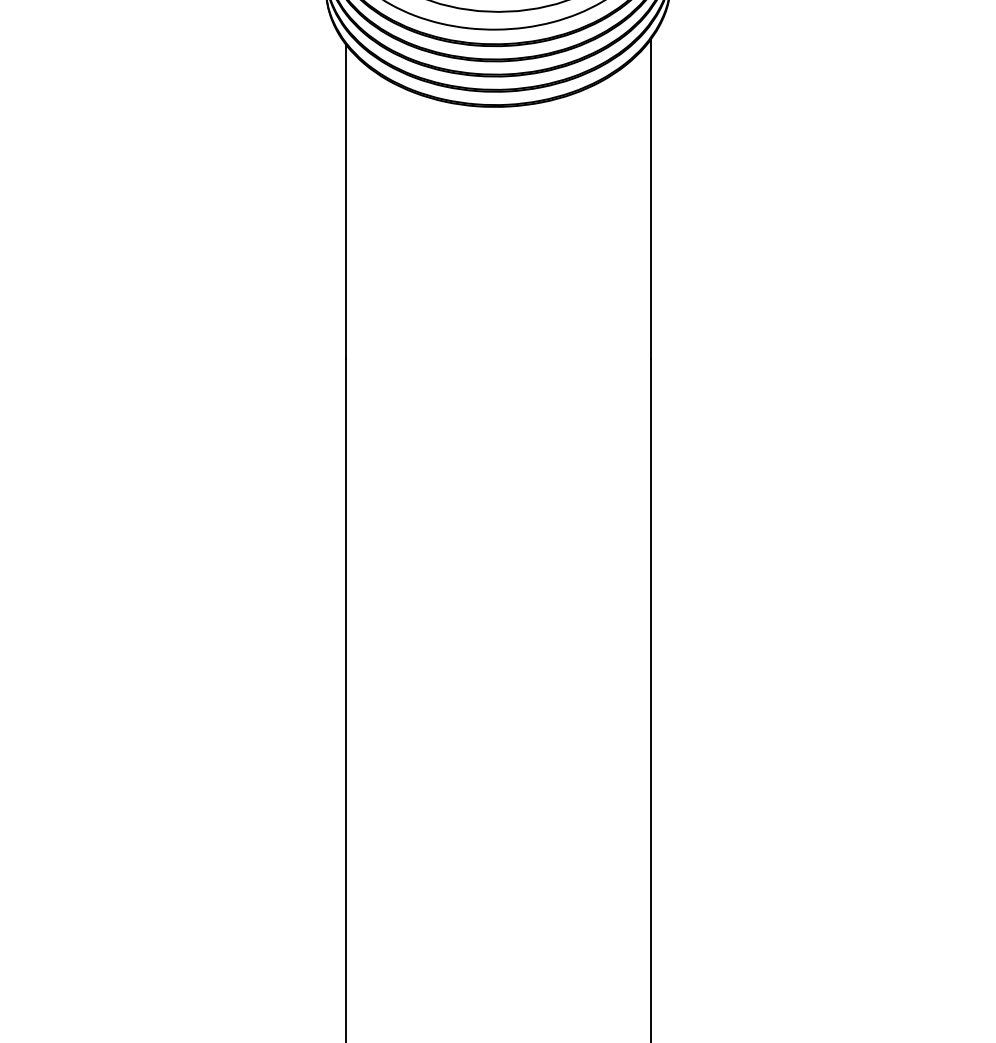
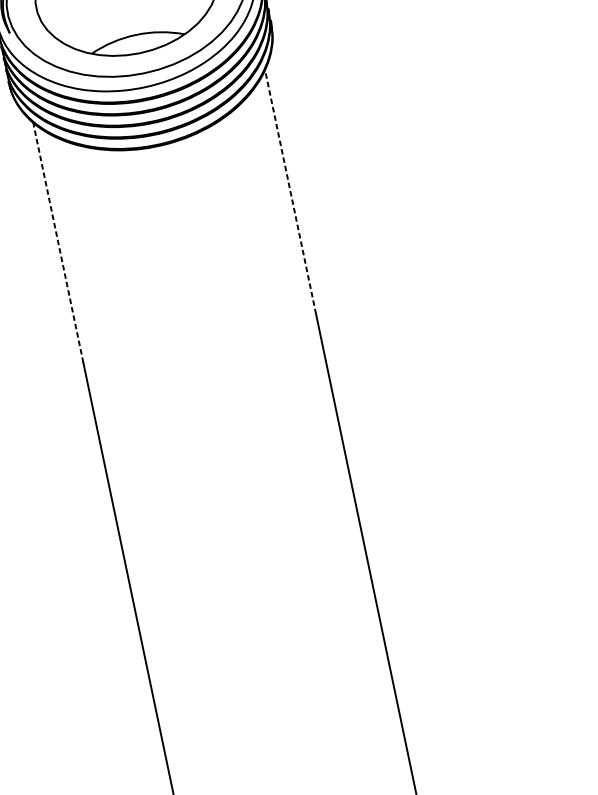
line: (650, 198) -> (290, 191), solid -> dashed
line: (346, 202) -> (58, 243), solid -> dashed

